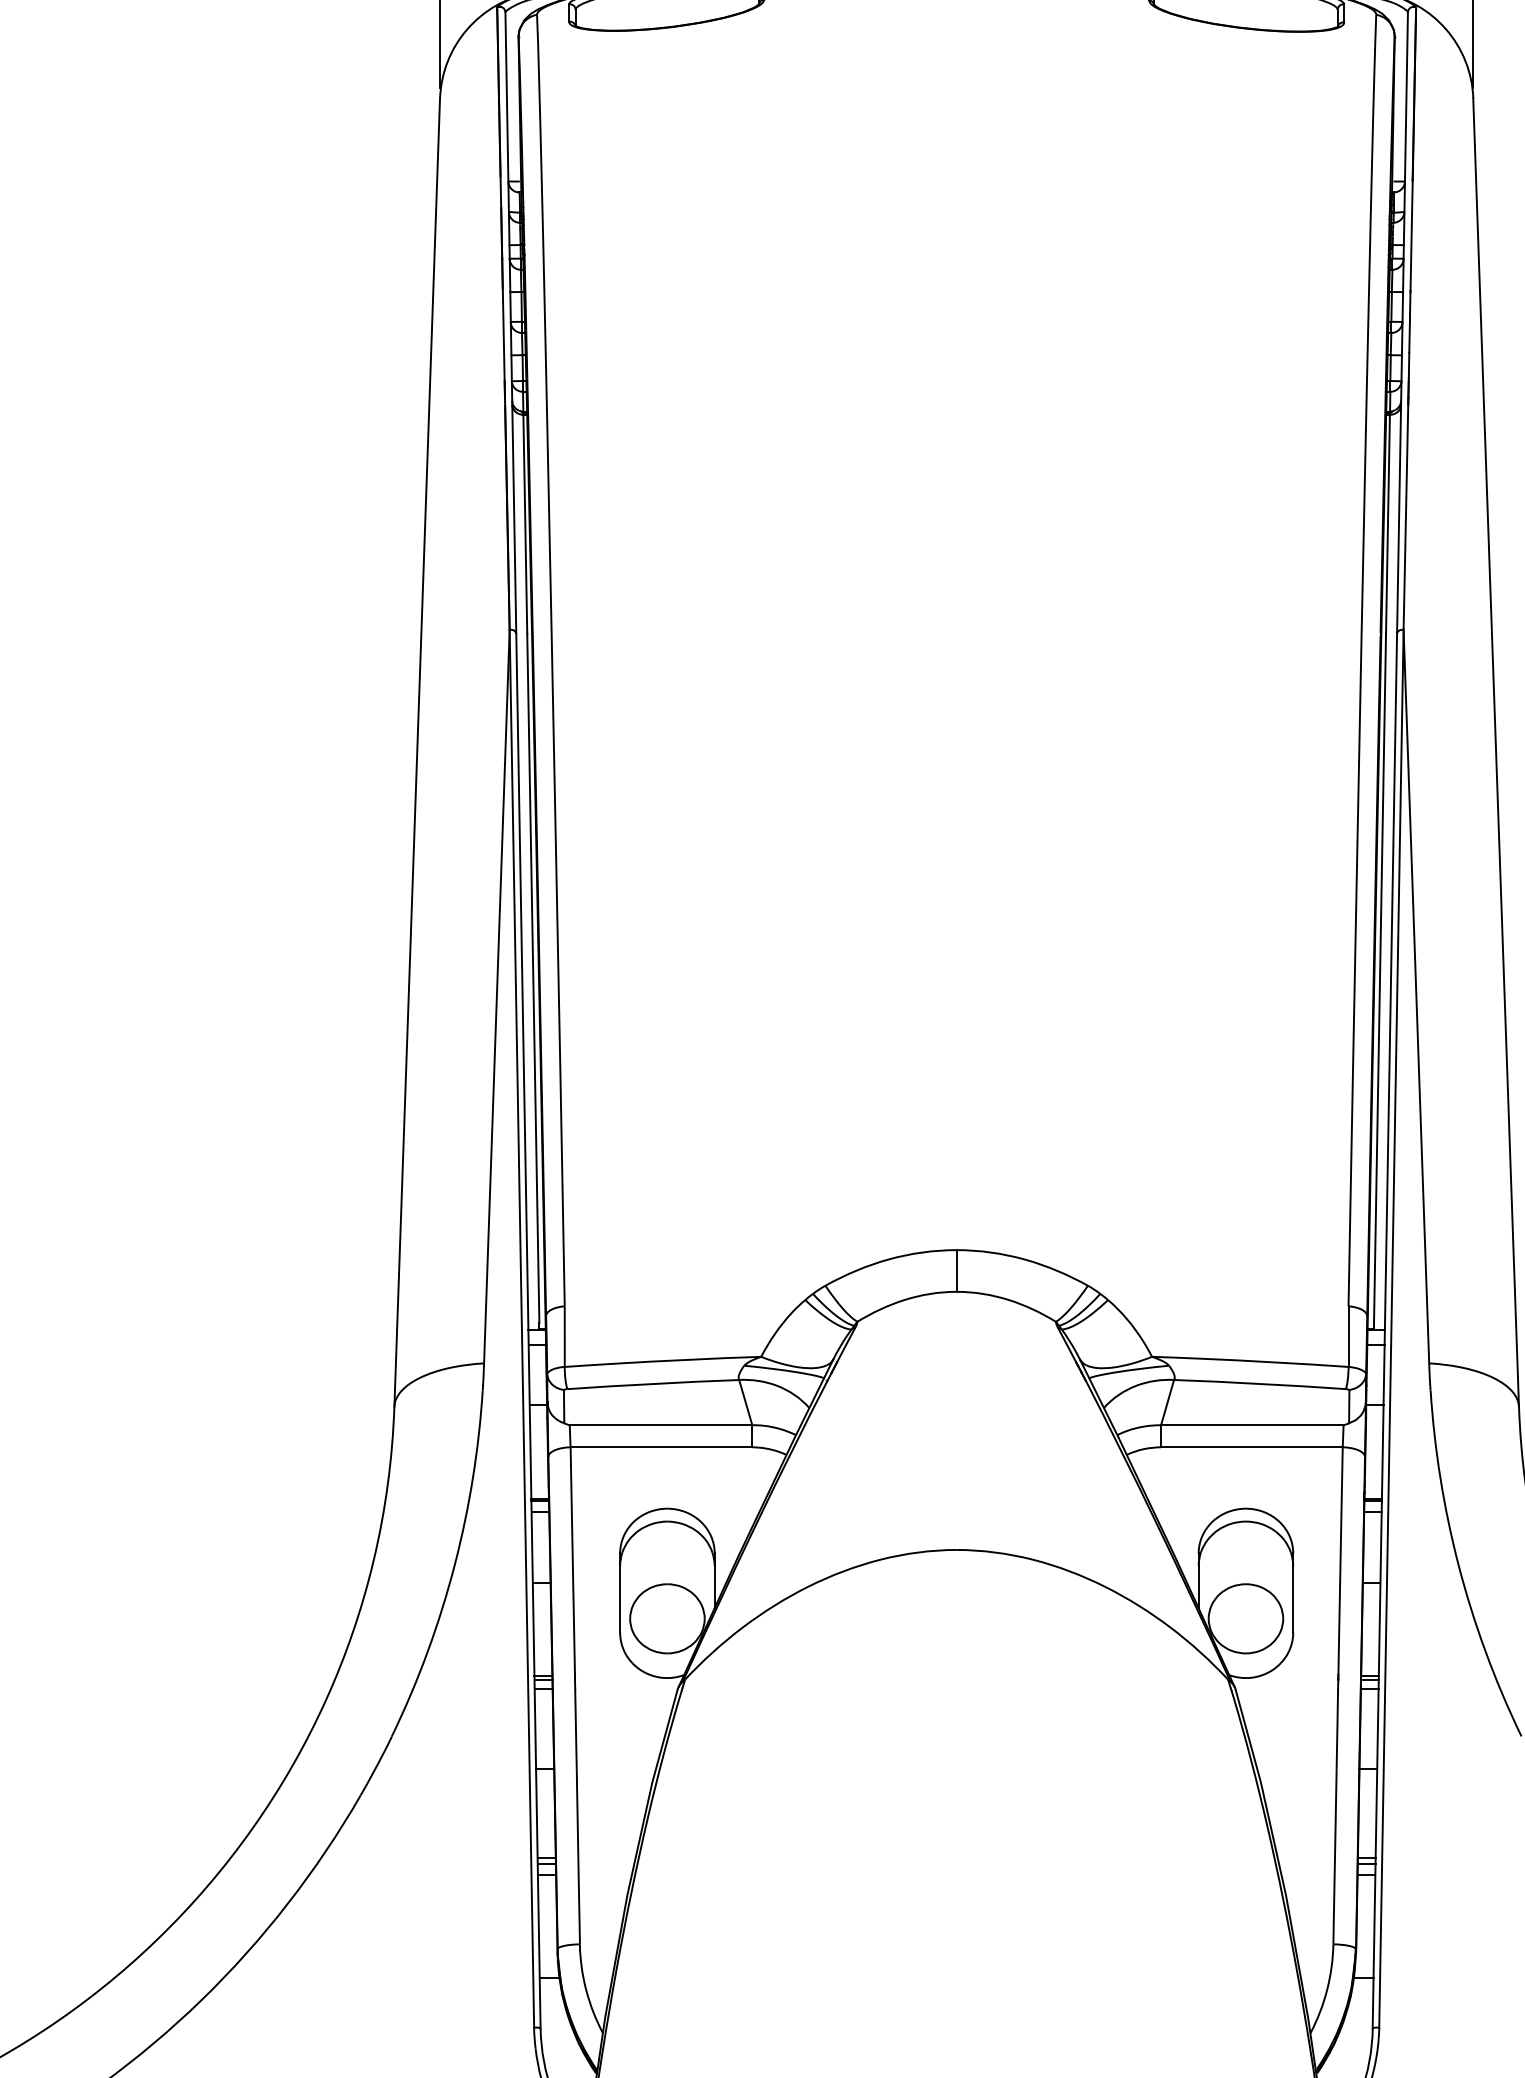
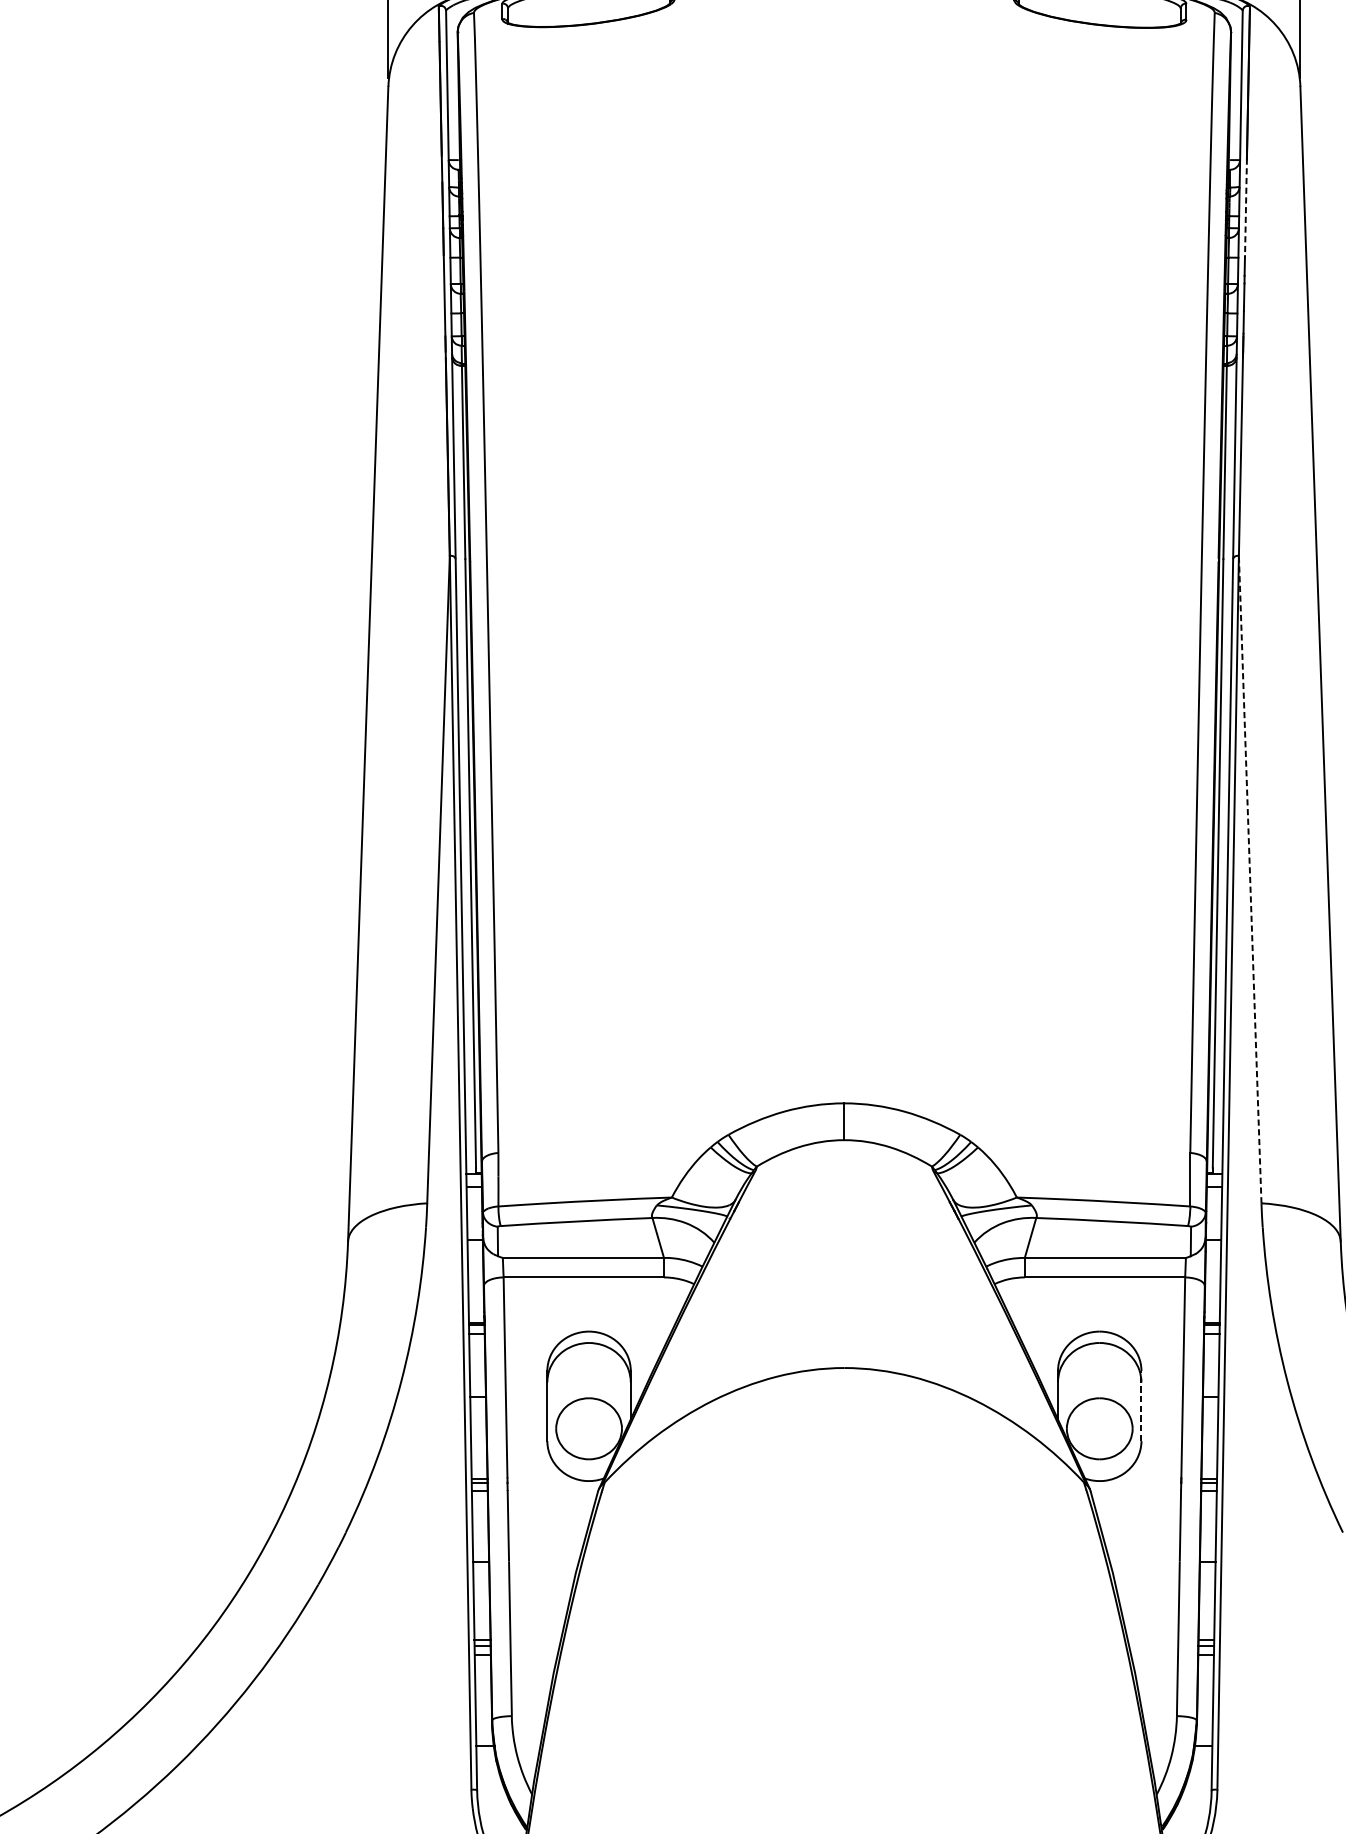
line: (1411, 236) -> (1245, 208), solid -> dashed
line: (1416, 996) -> (1250, 879), solid -> dashed
line: (1293, 1593) -> (1141, 1406), solid -> dashed

